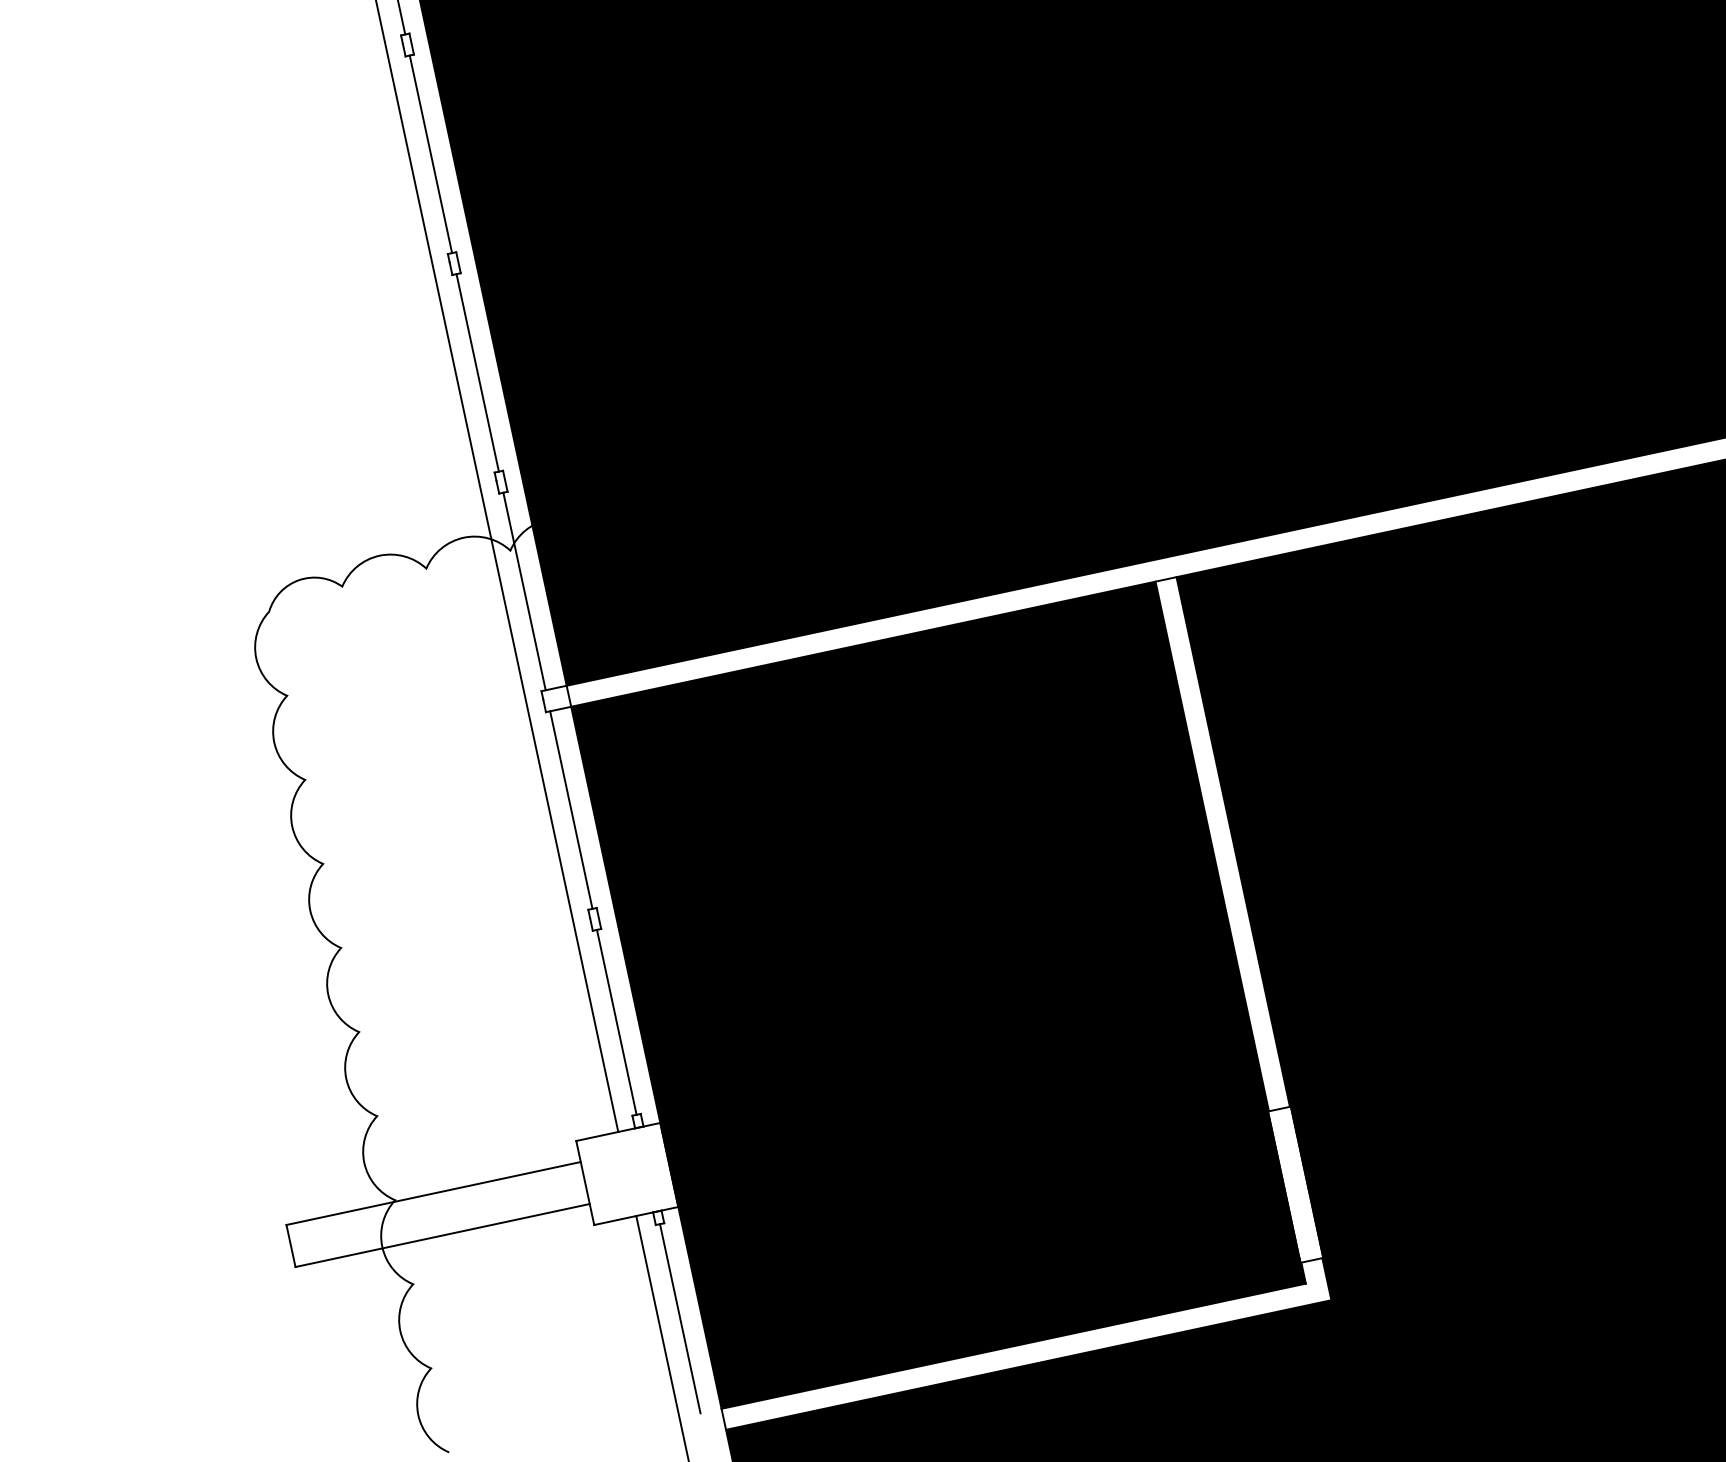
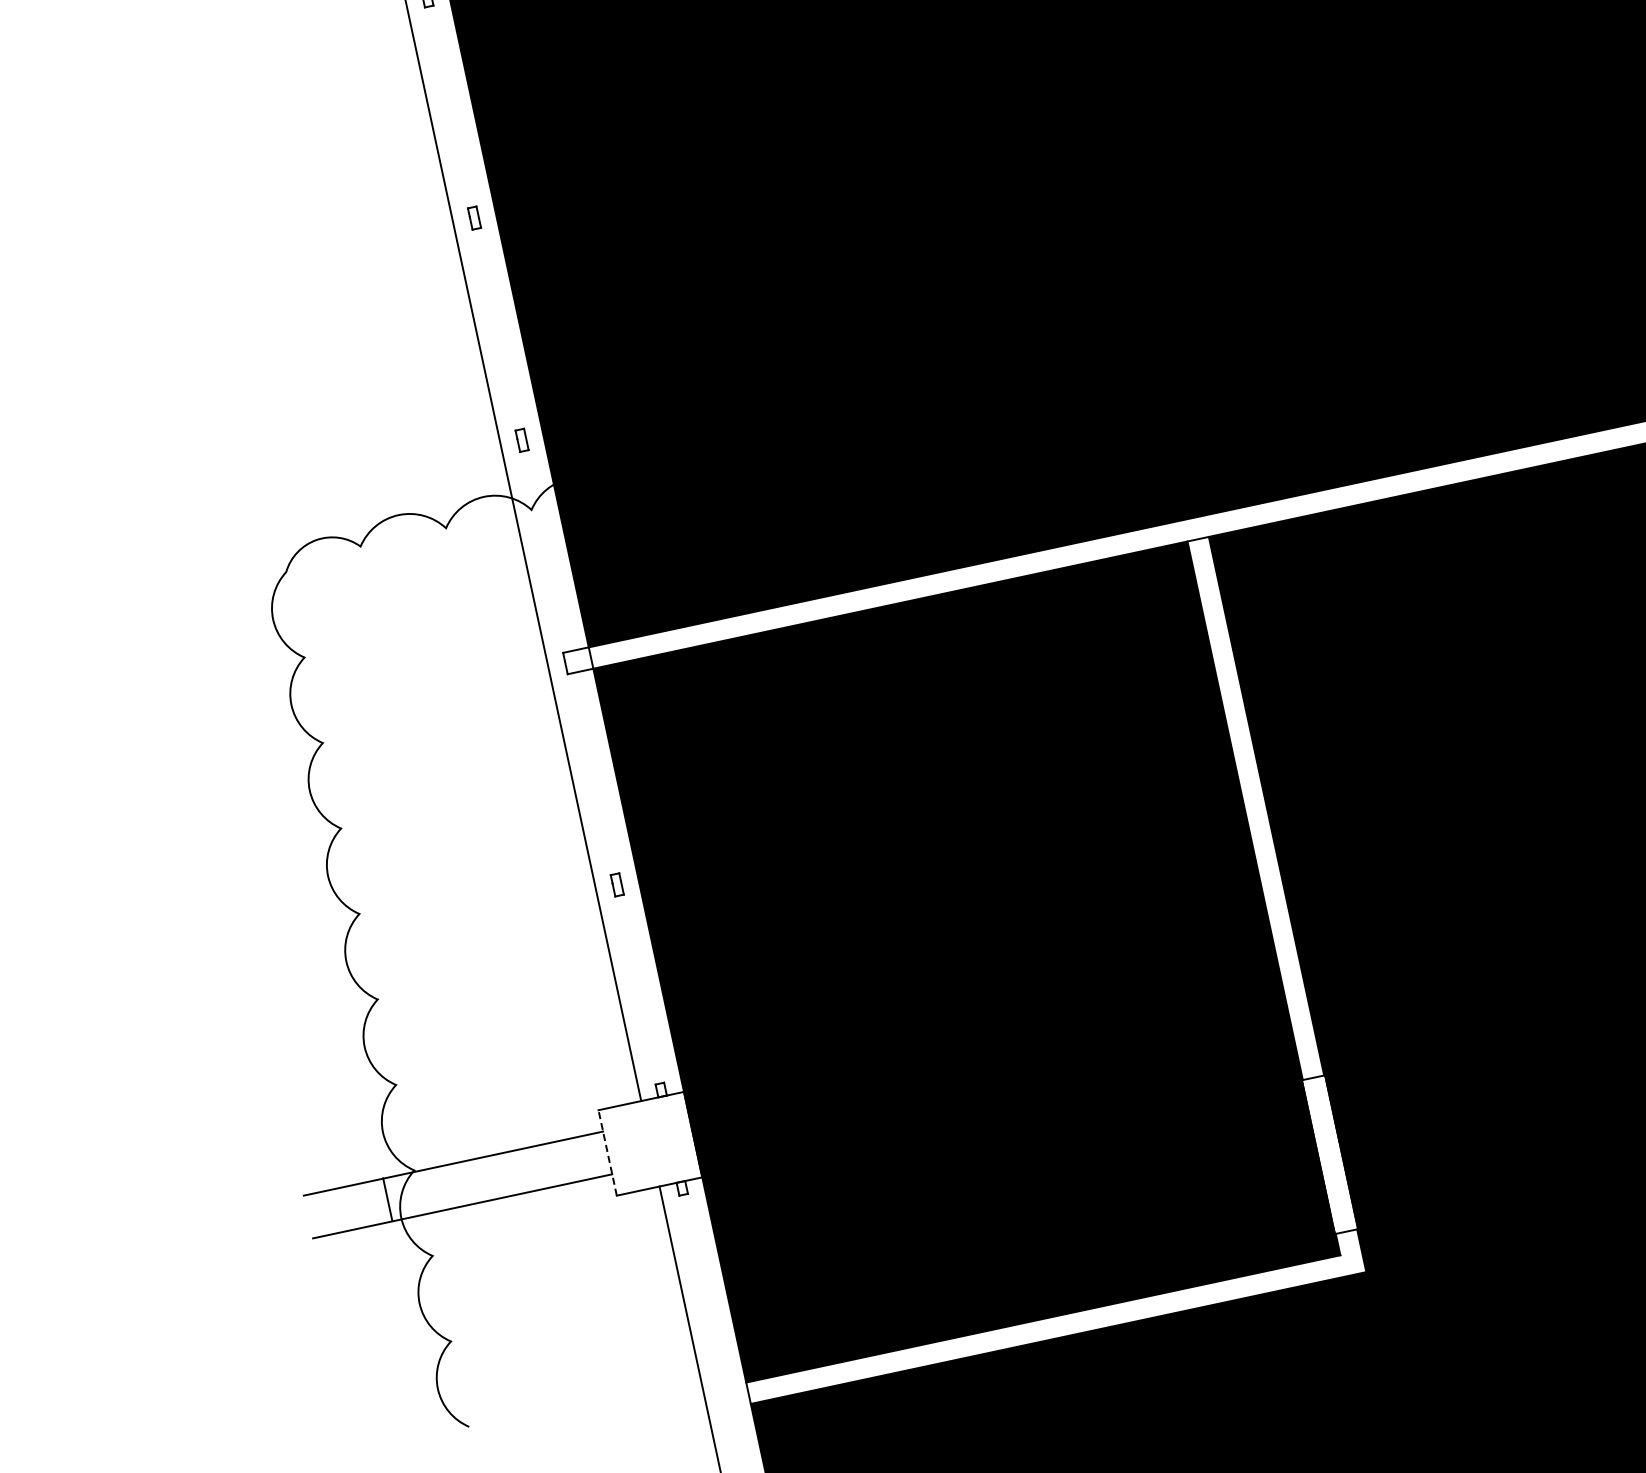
line: (430, 154) -> (450, 107), removed
line: (477, 372) -> (498, 328), removed
line: (524, 591) -> (545, 551), removed
line: (571, 809) -> (593, 773), removed
line: (616, 1021) -> (639, 988), removed
line: (585, 1183) -> (607, 1153), solid -> dashed
line: (290, 1245) -> (387, 1199), moved
line: (680, 1318) -> (704, 1290), removed

